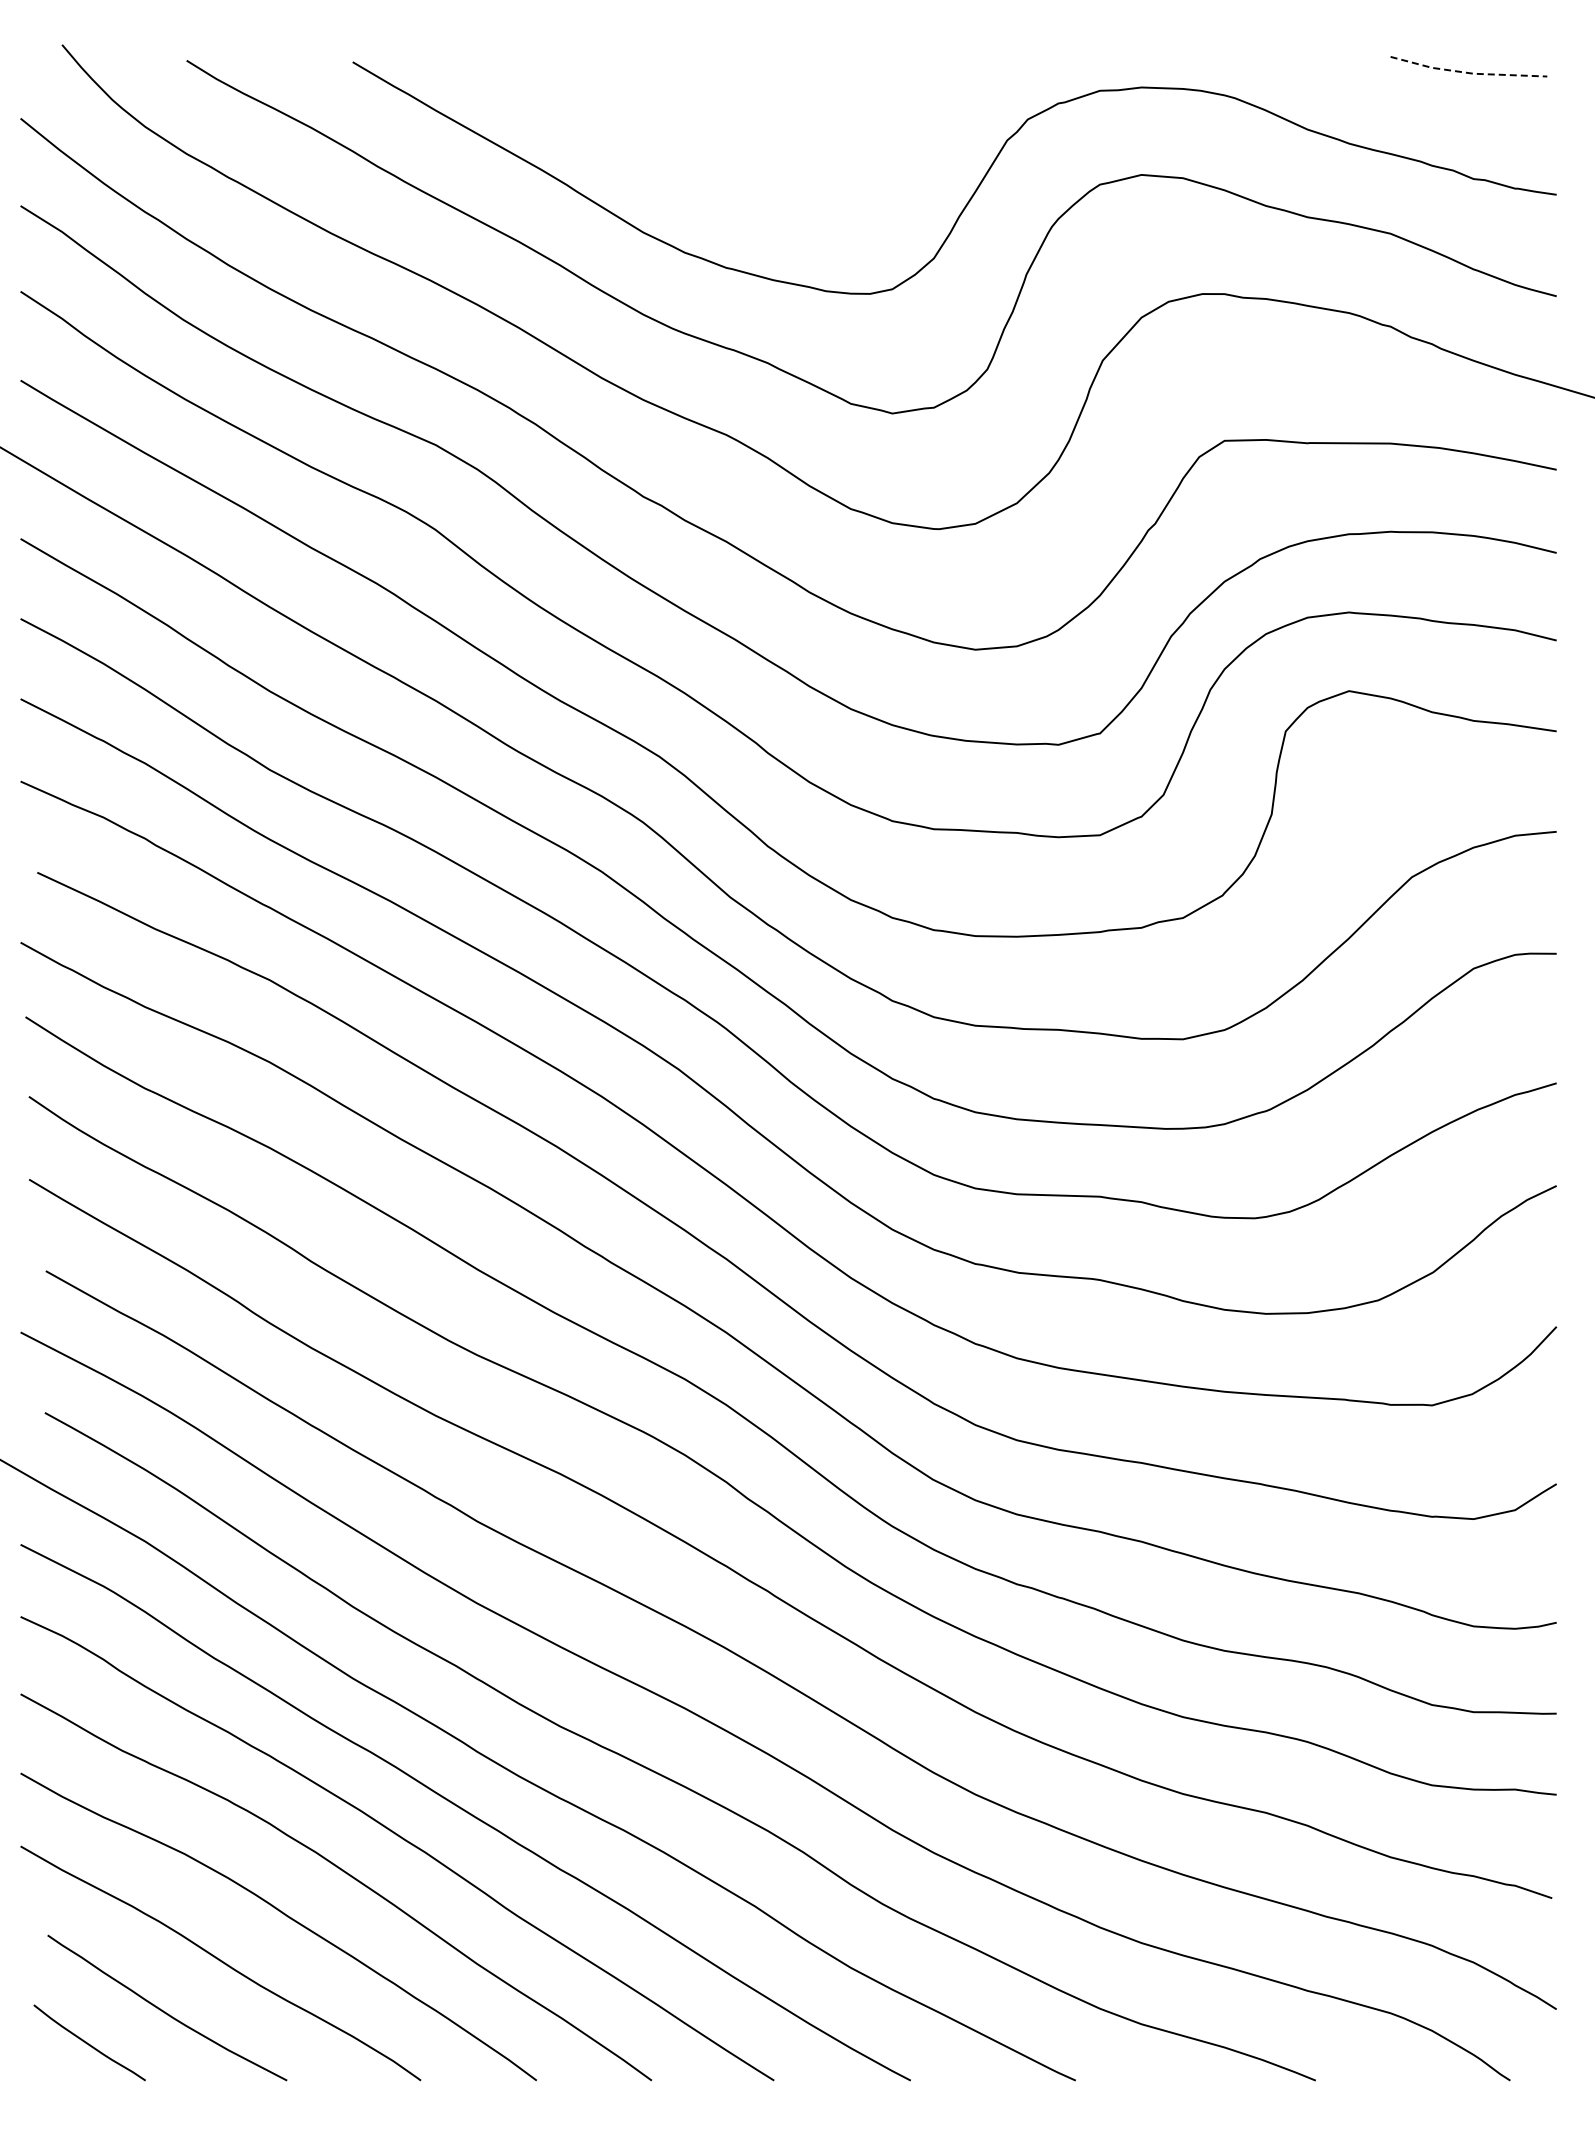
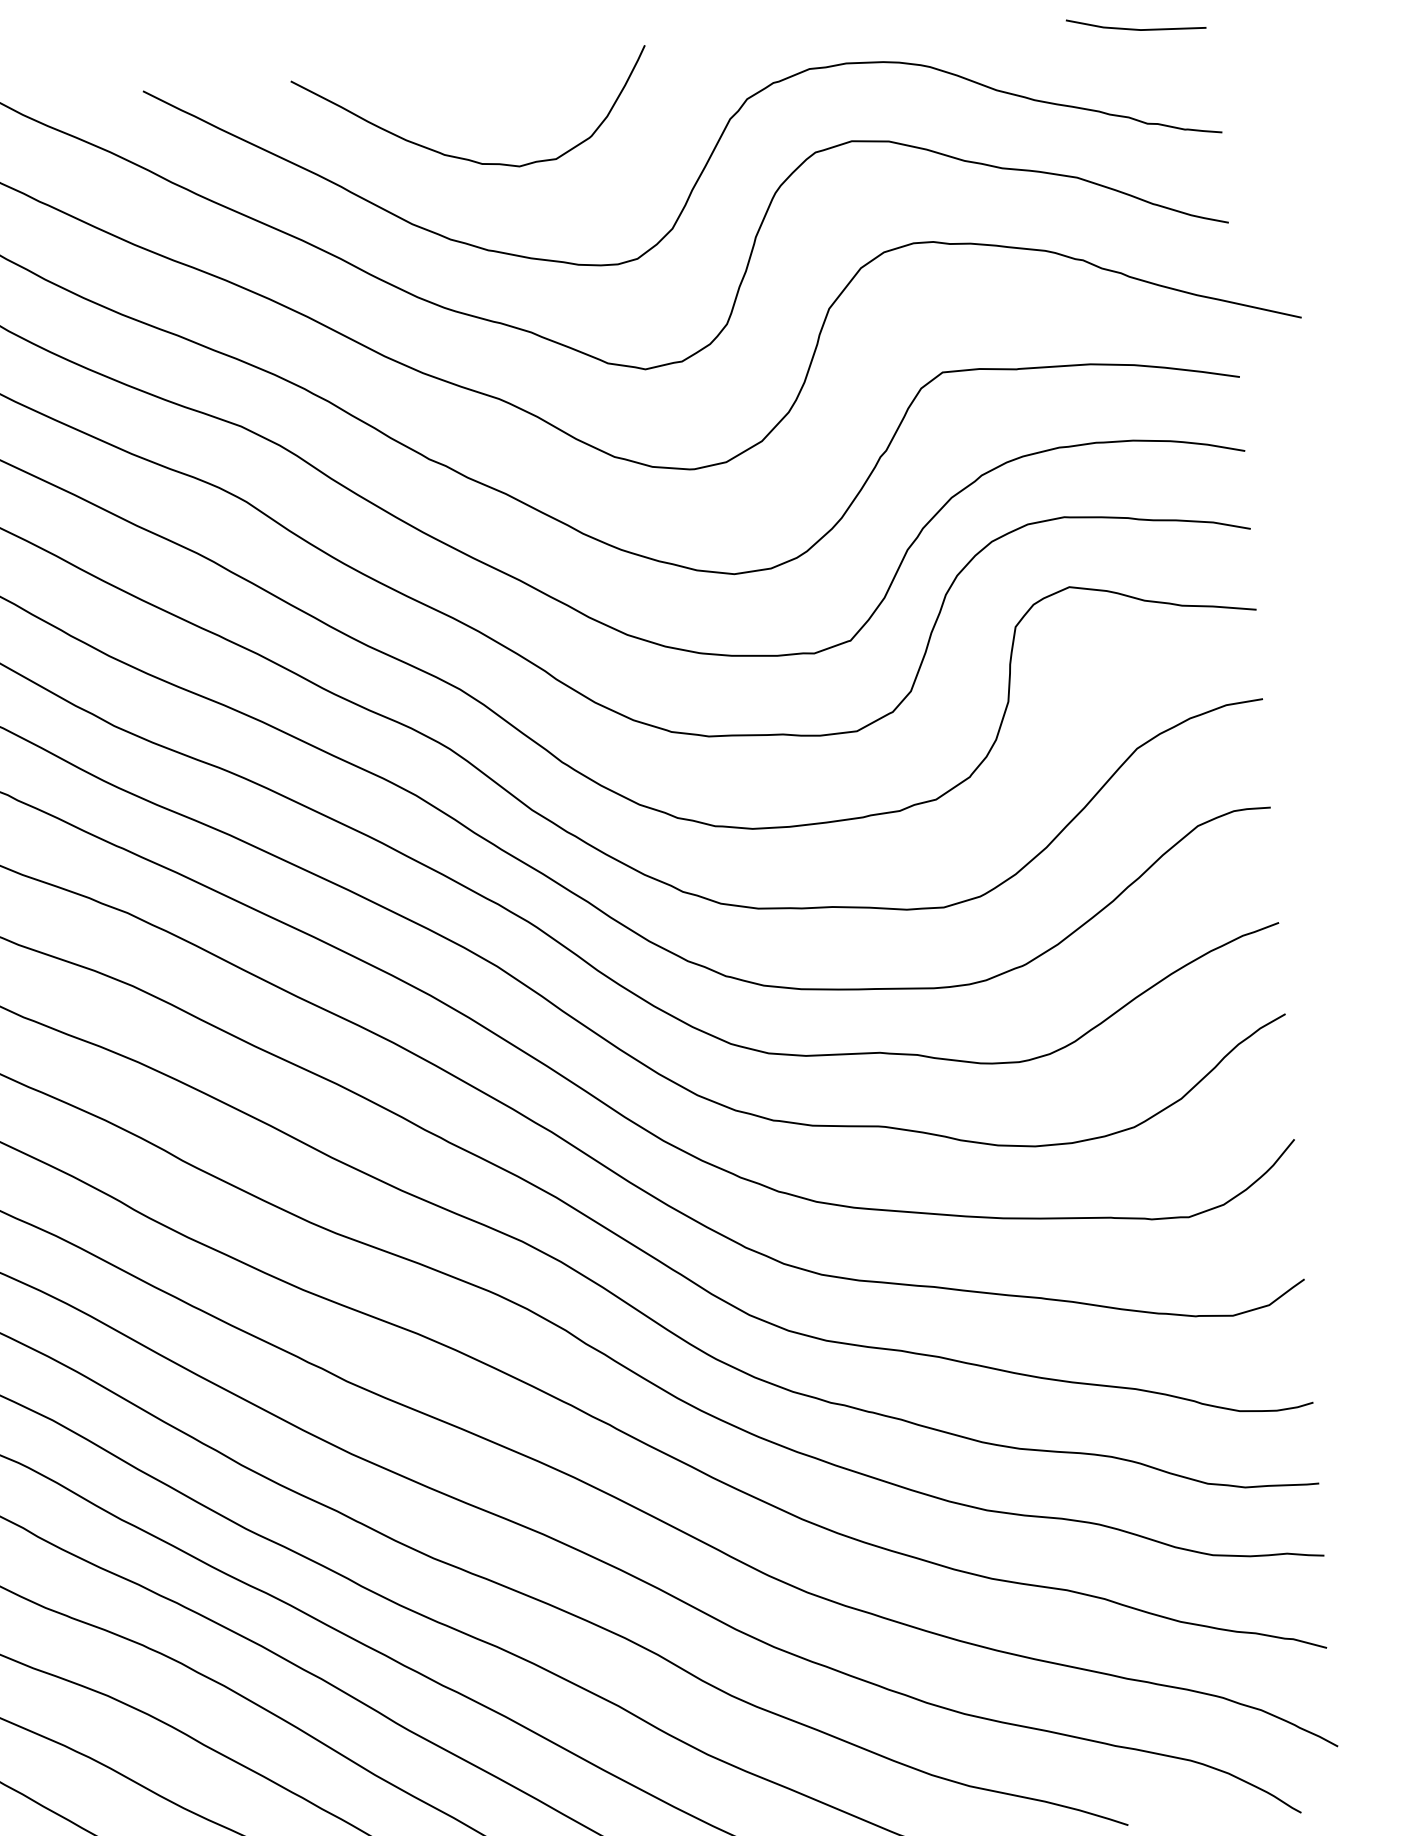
line: (1468, 73) -> (1136, 30), dashed -> solid
curve: (706, 162) -> (464, 157), added

